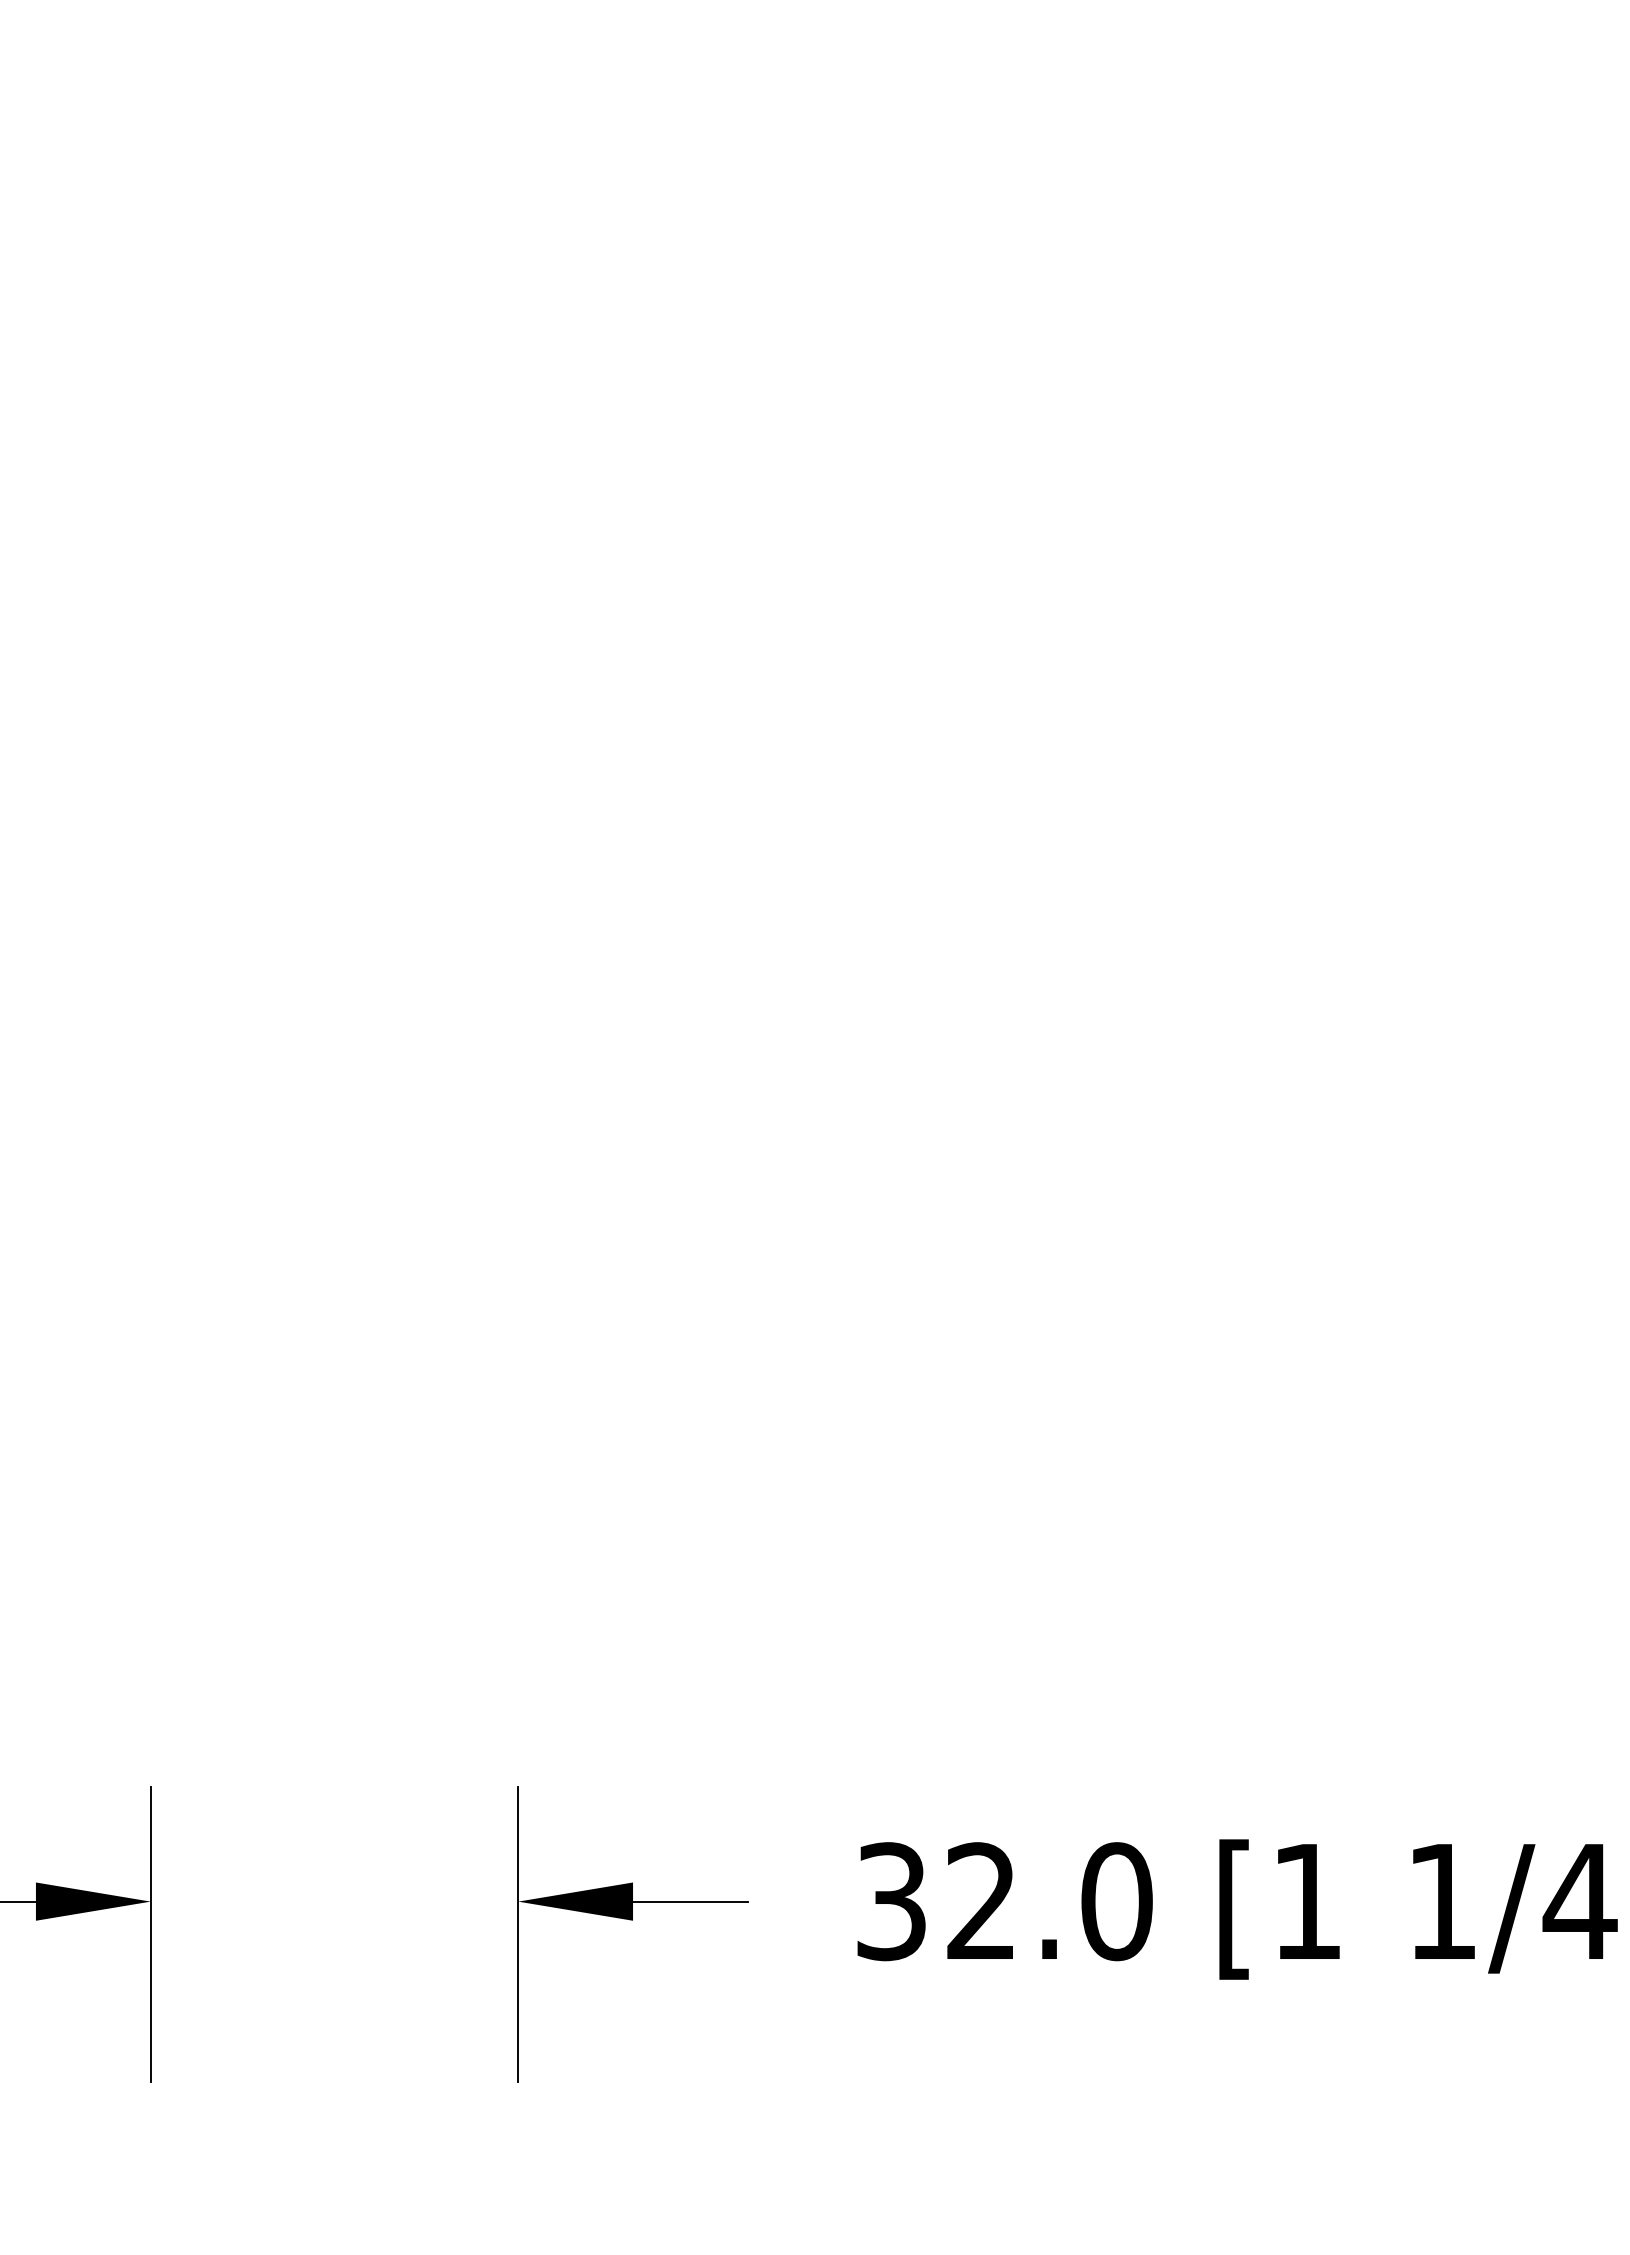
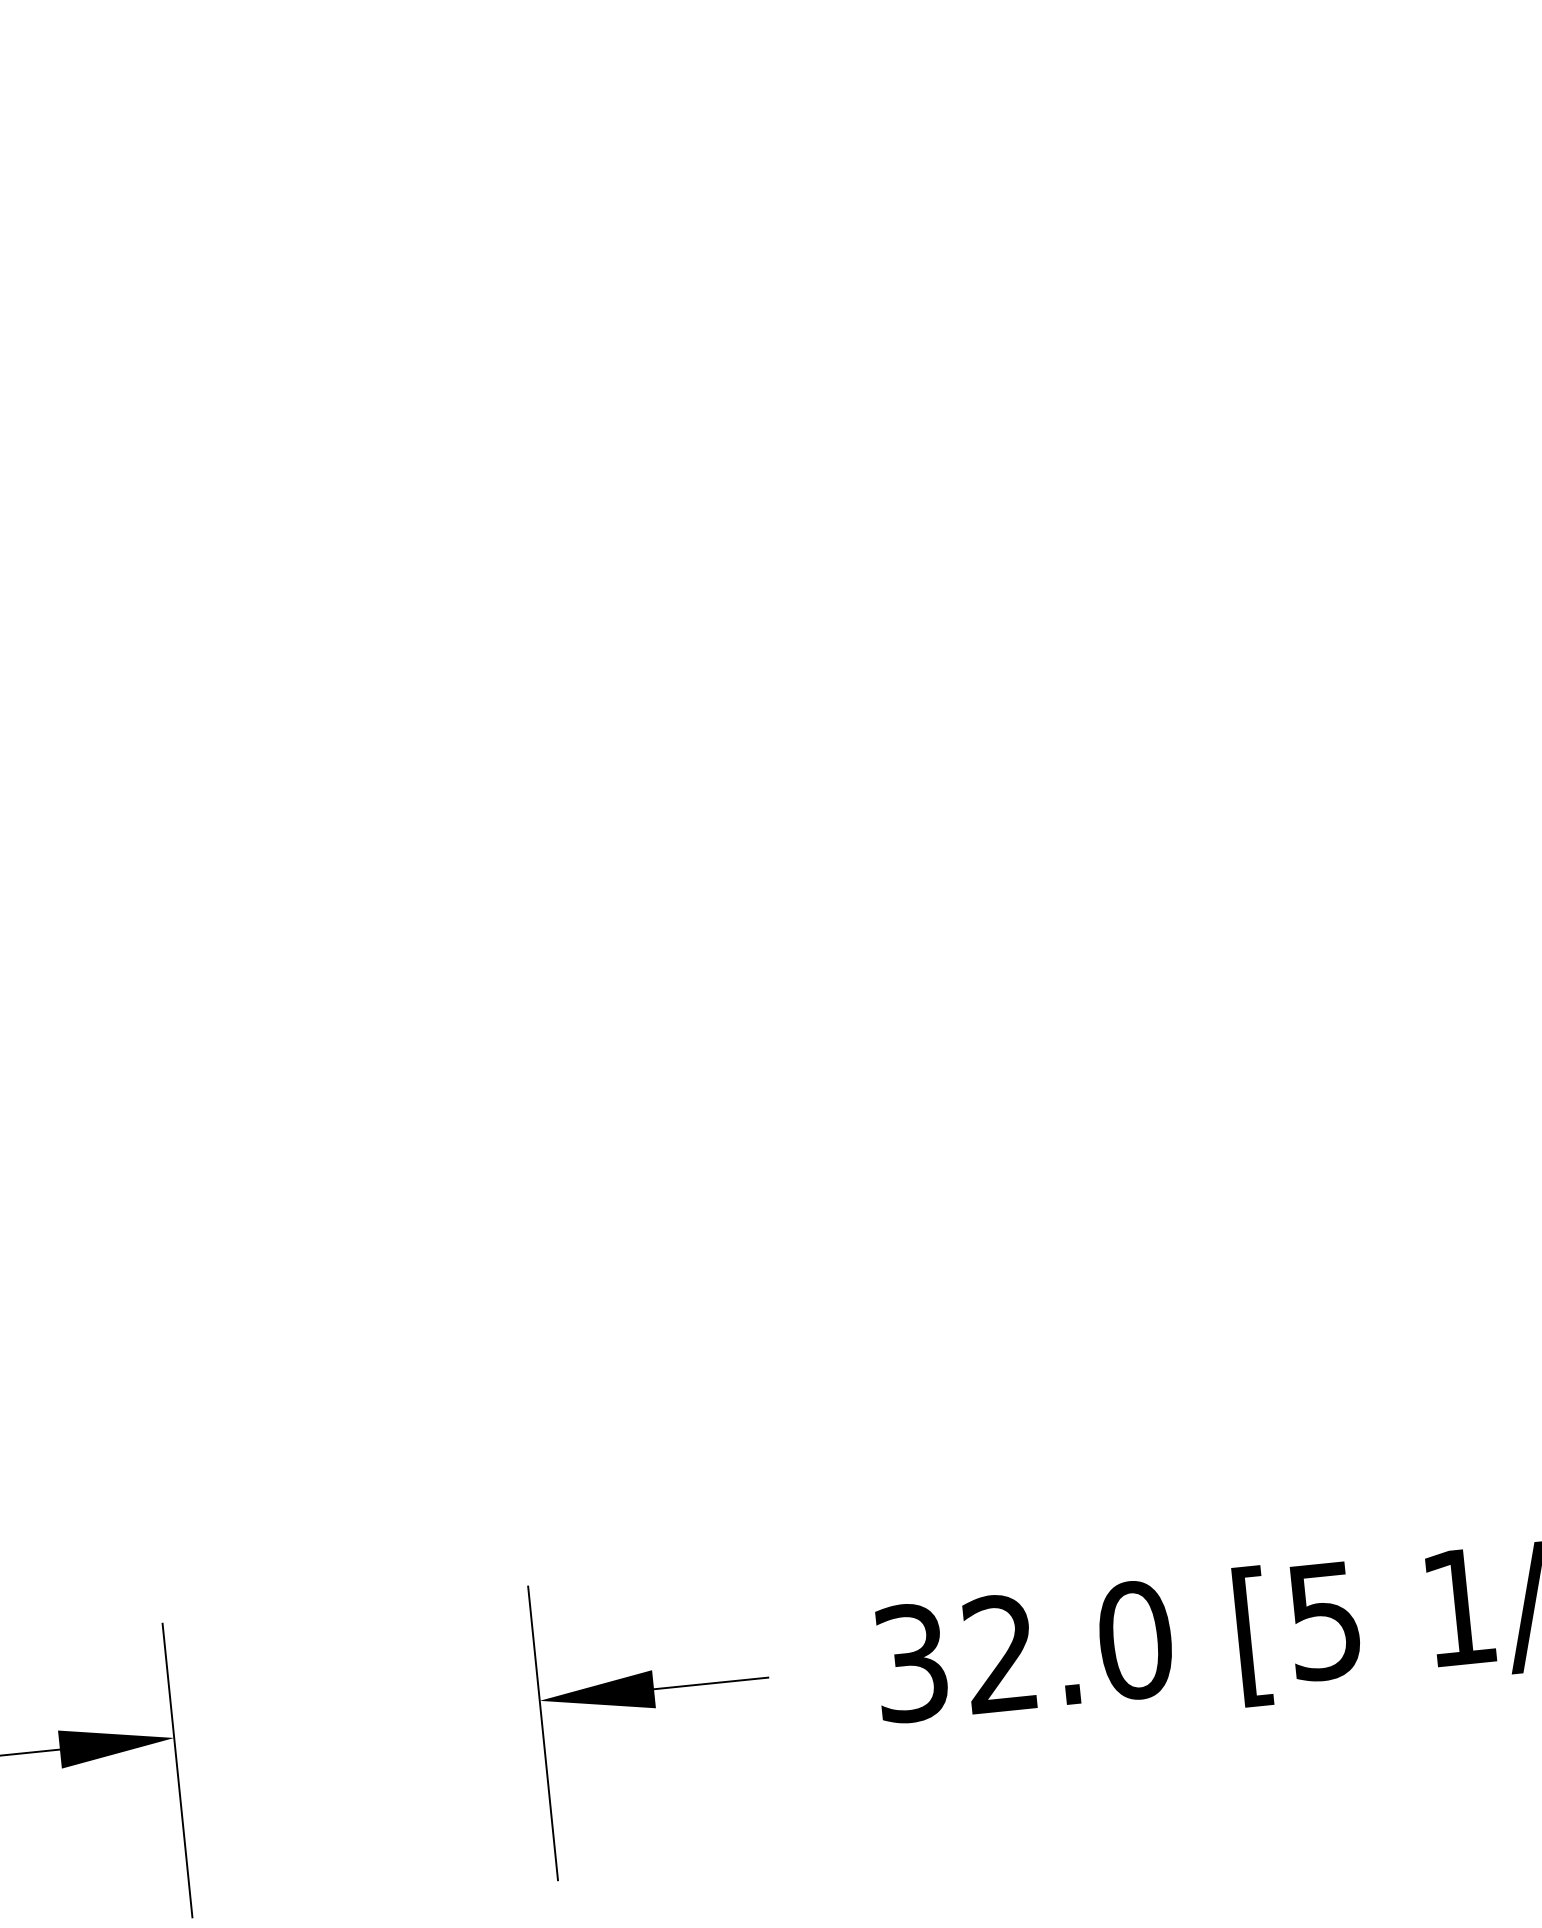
text: (1306, 1902) -> (1324, 1622), [1 -> [5

